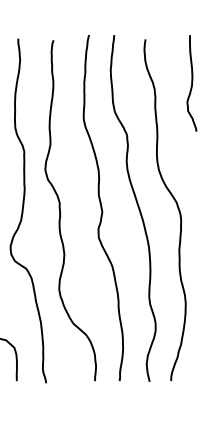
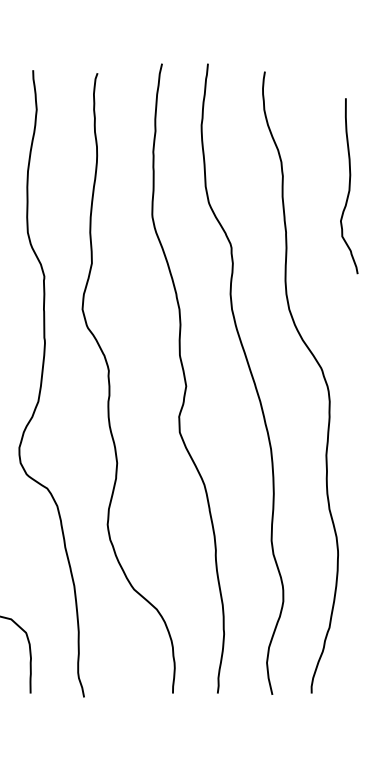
curve: (191, 83) -> (348, 186), moved

